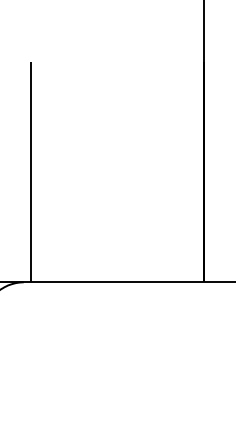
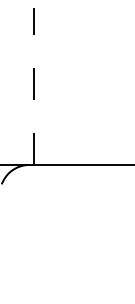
line: (30, 171) -> (33, 86), solid -> dashed

